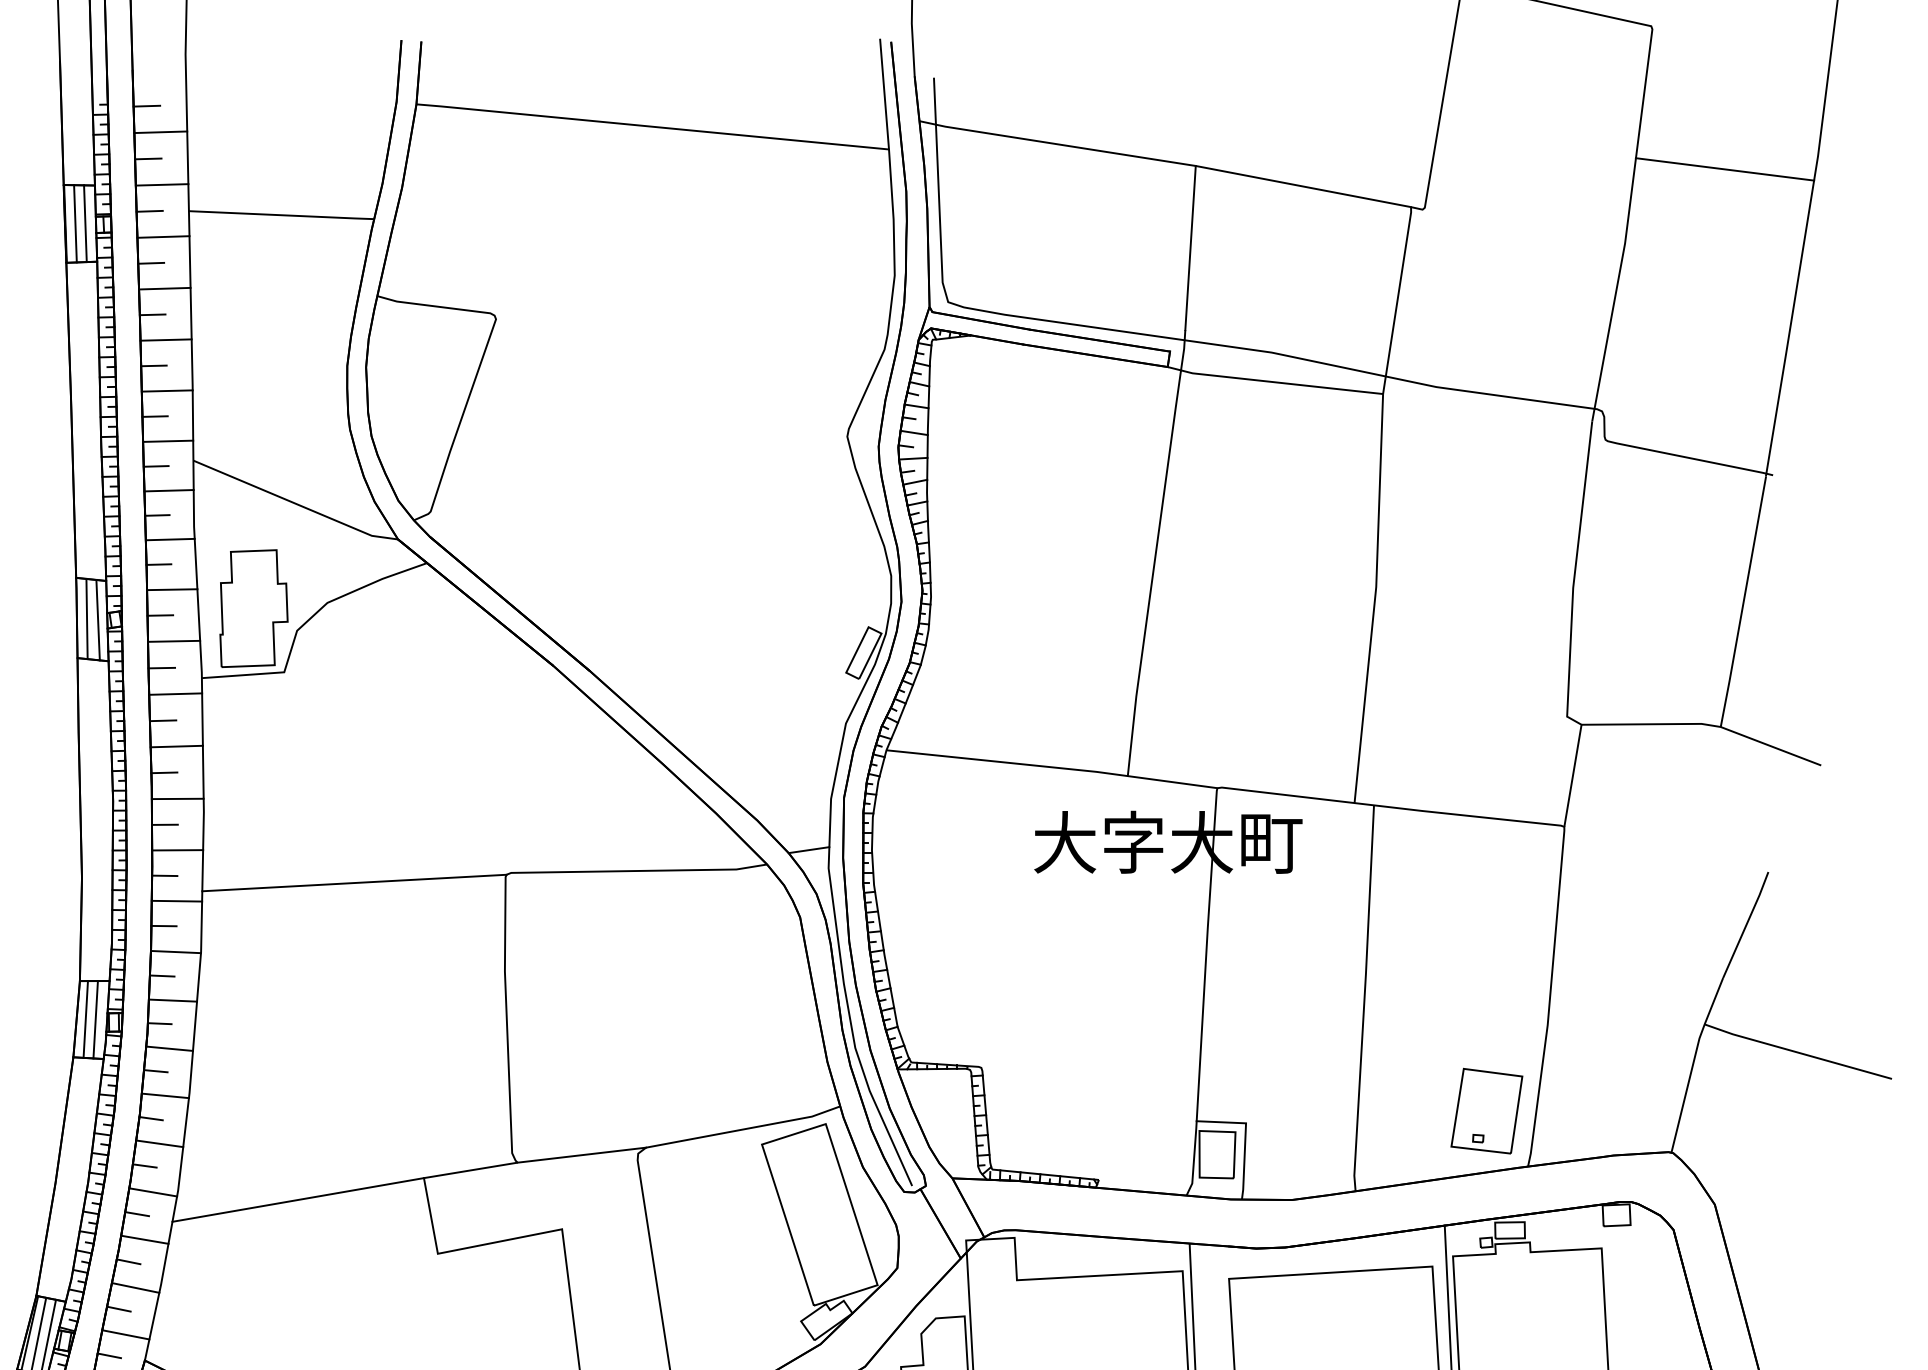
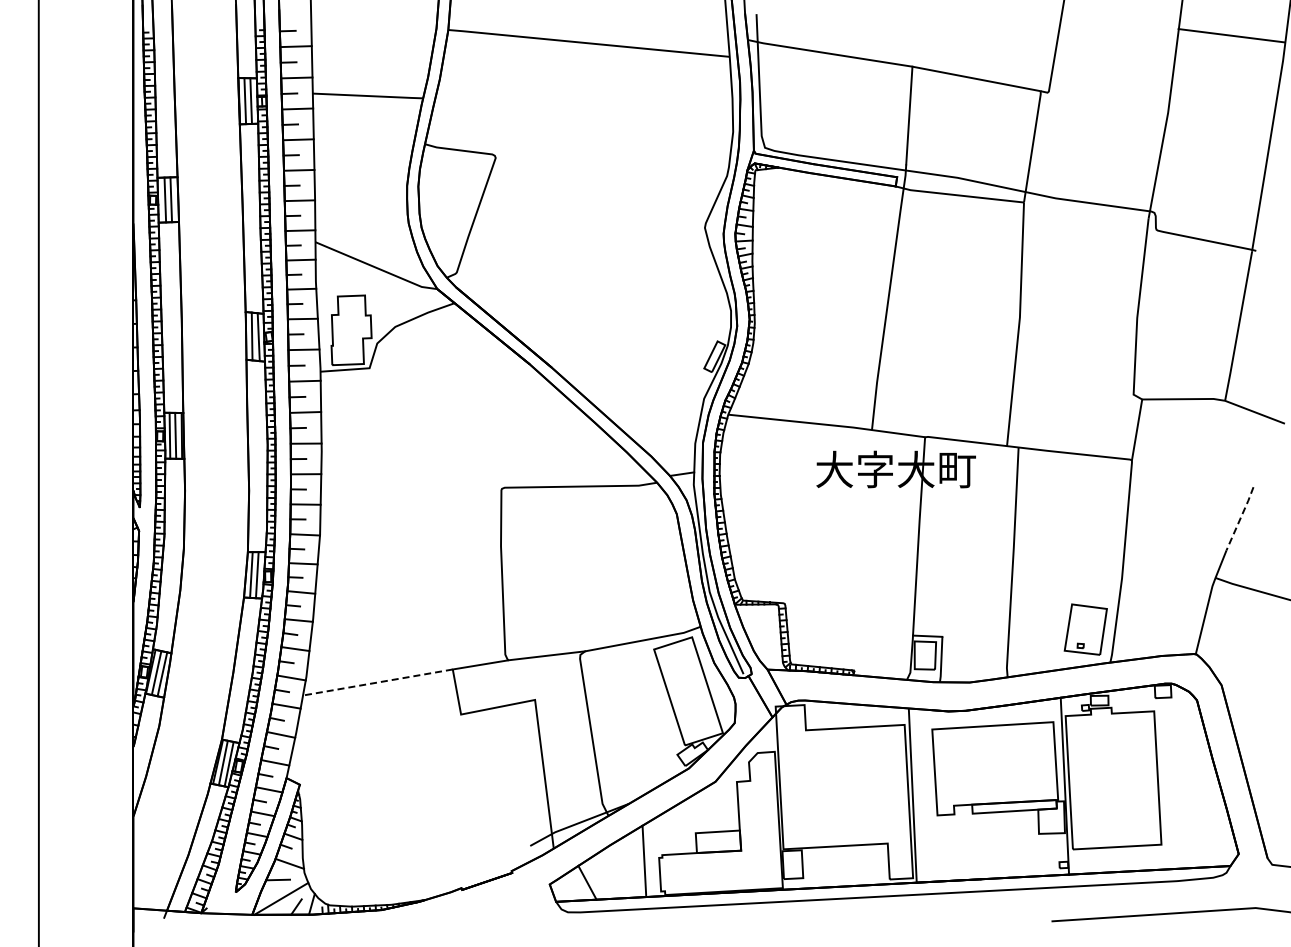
line: (1724, 168) -> (1231, 35), moved
line: (354, 882) -> (411, 493), removed
line: (1746, 924) -> (1240, 518), solid -> dashed
line: (297, 1199) -> (377, 682), solid -> dashed

